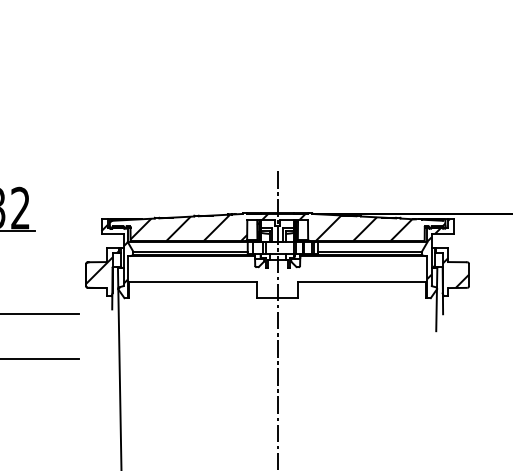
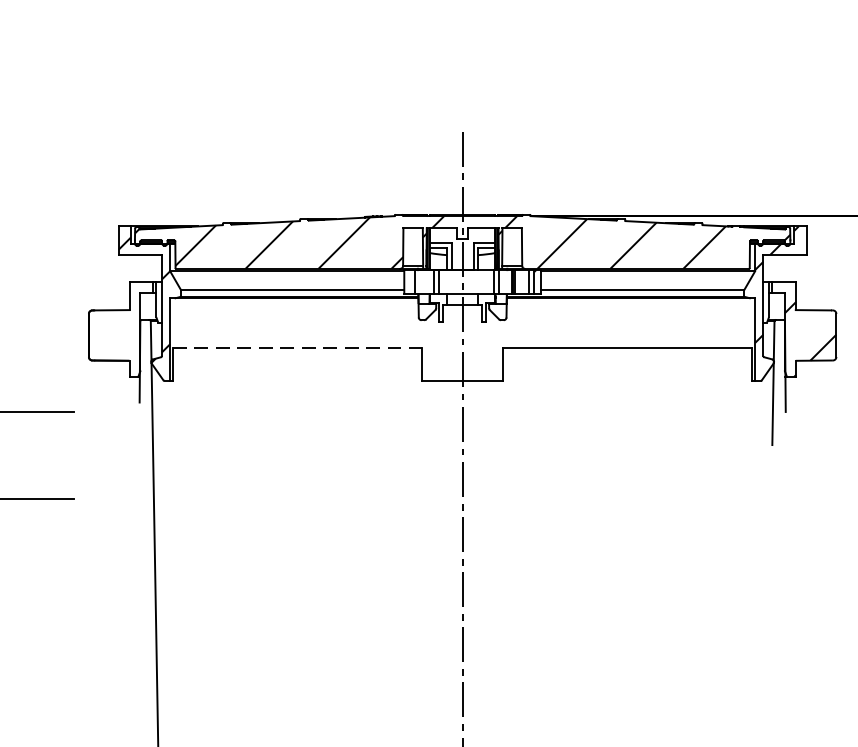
hatch: (102, 273) -> (120, 332), removed
line: (193, 281) -> (298, 348), solid -> dashed

